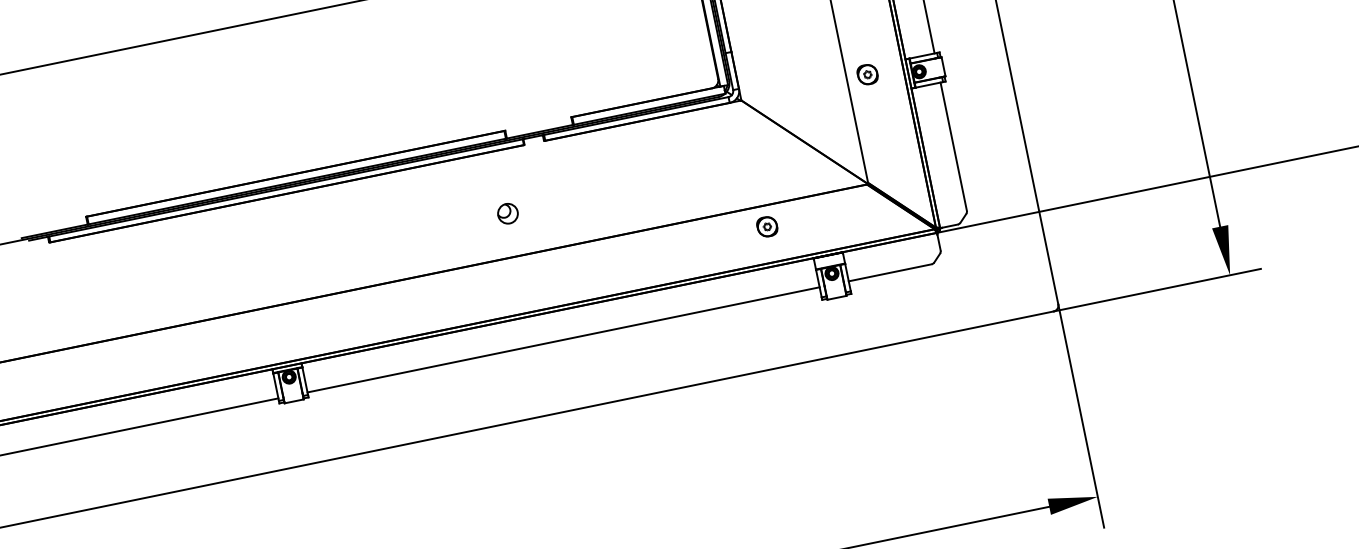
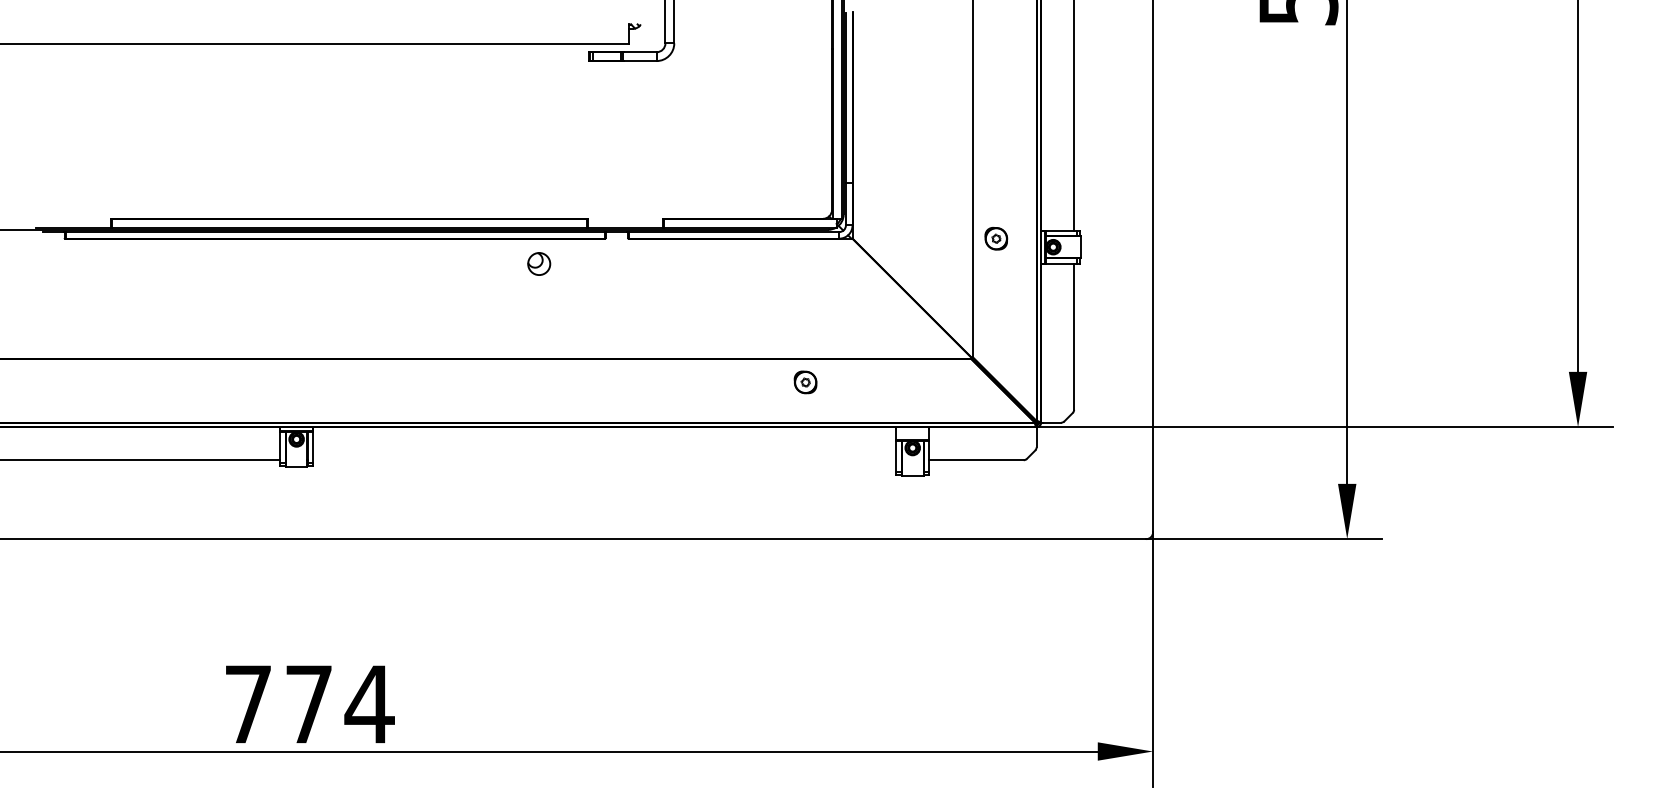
part: (508, 213) -> (539, 263), moved
part: (767, 226) -> (805, 382), moved
line: (563, 340) -> (604, 460), removed

